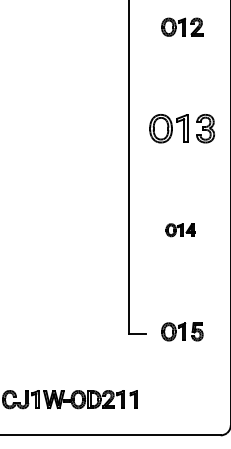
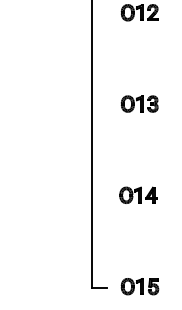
part: (181, 128) -> (139, 103), size x0.62
part: (180, 229) -> (138, 194), size x1.43

